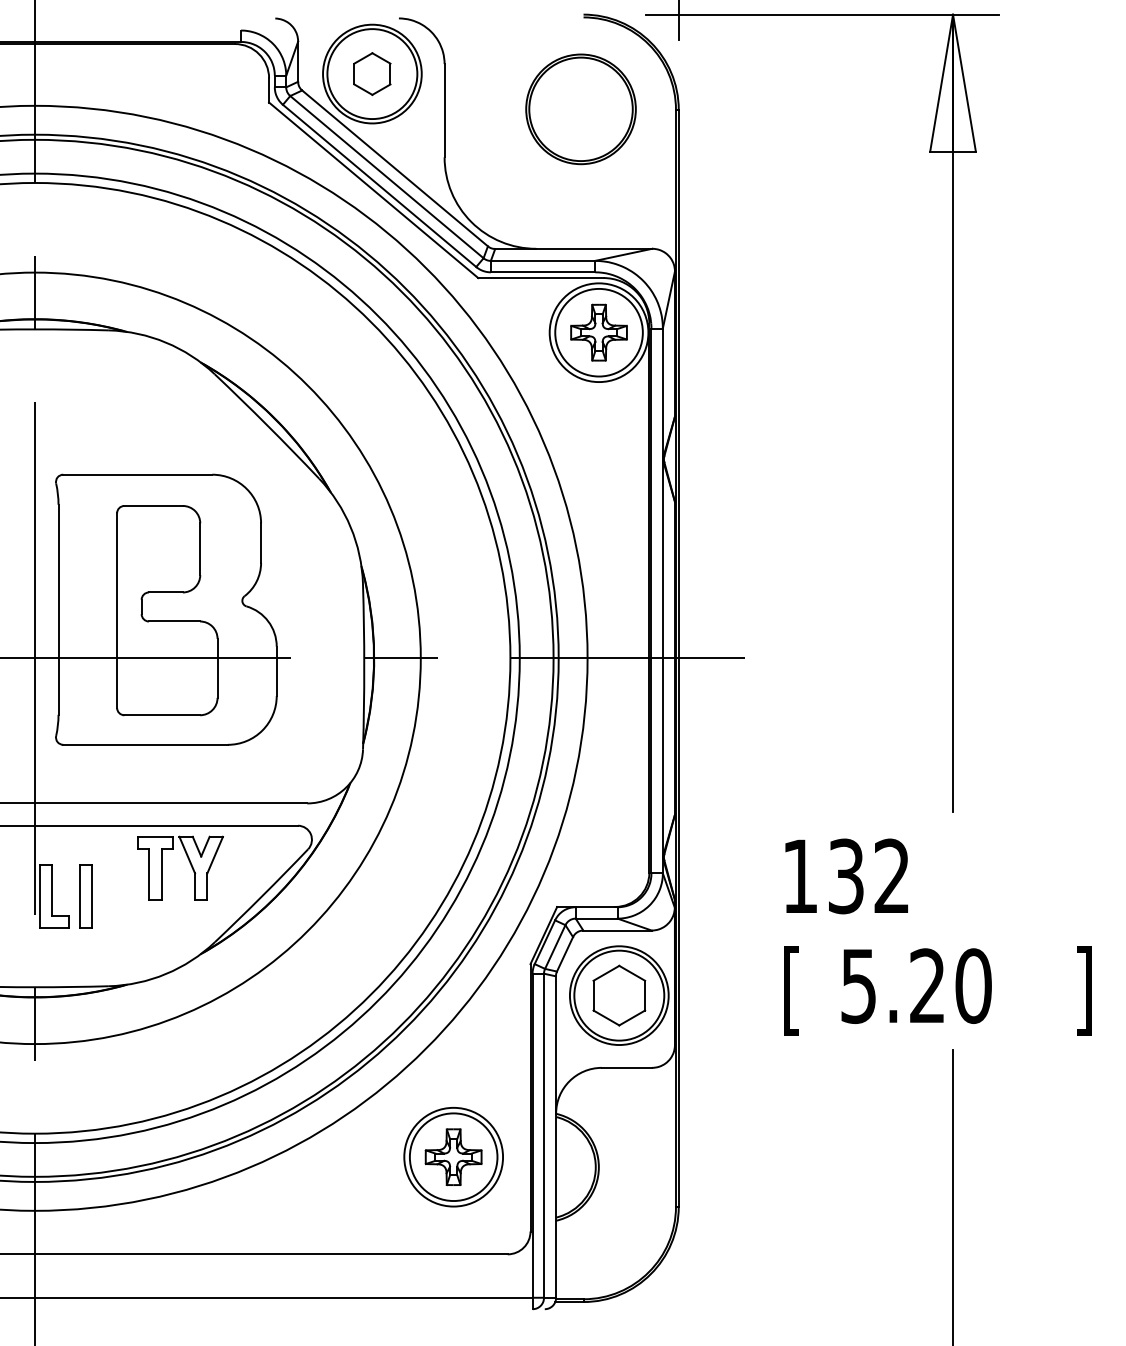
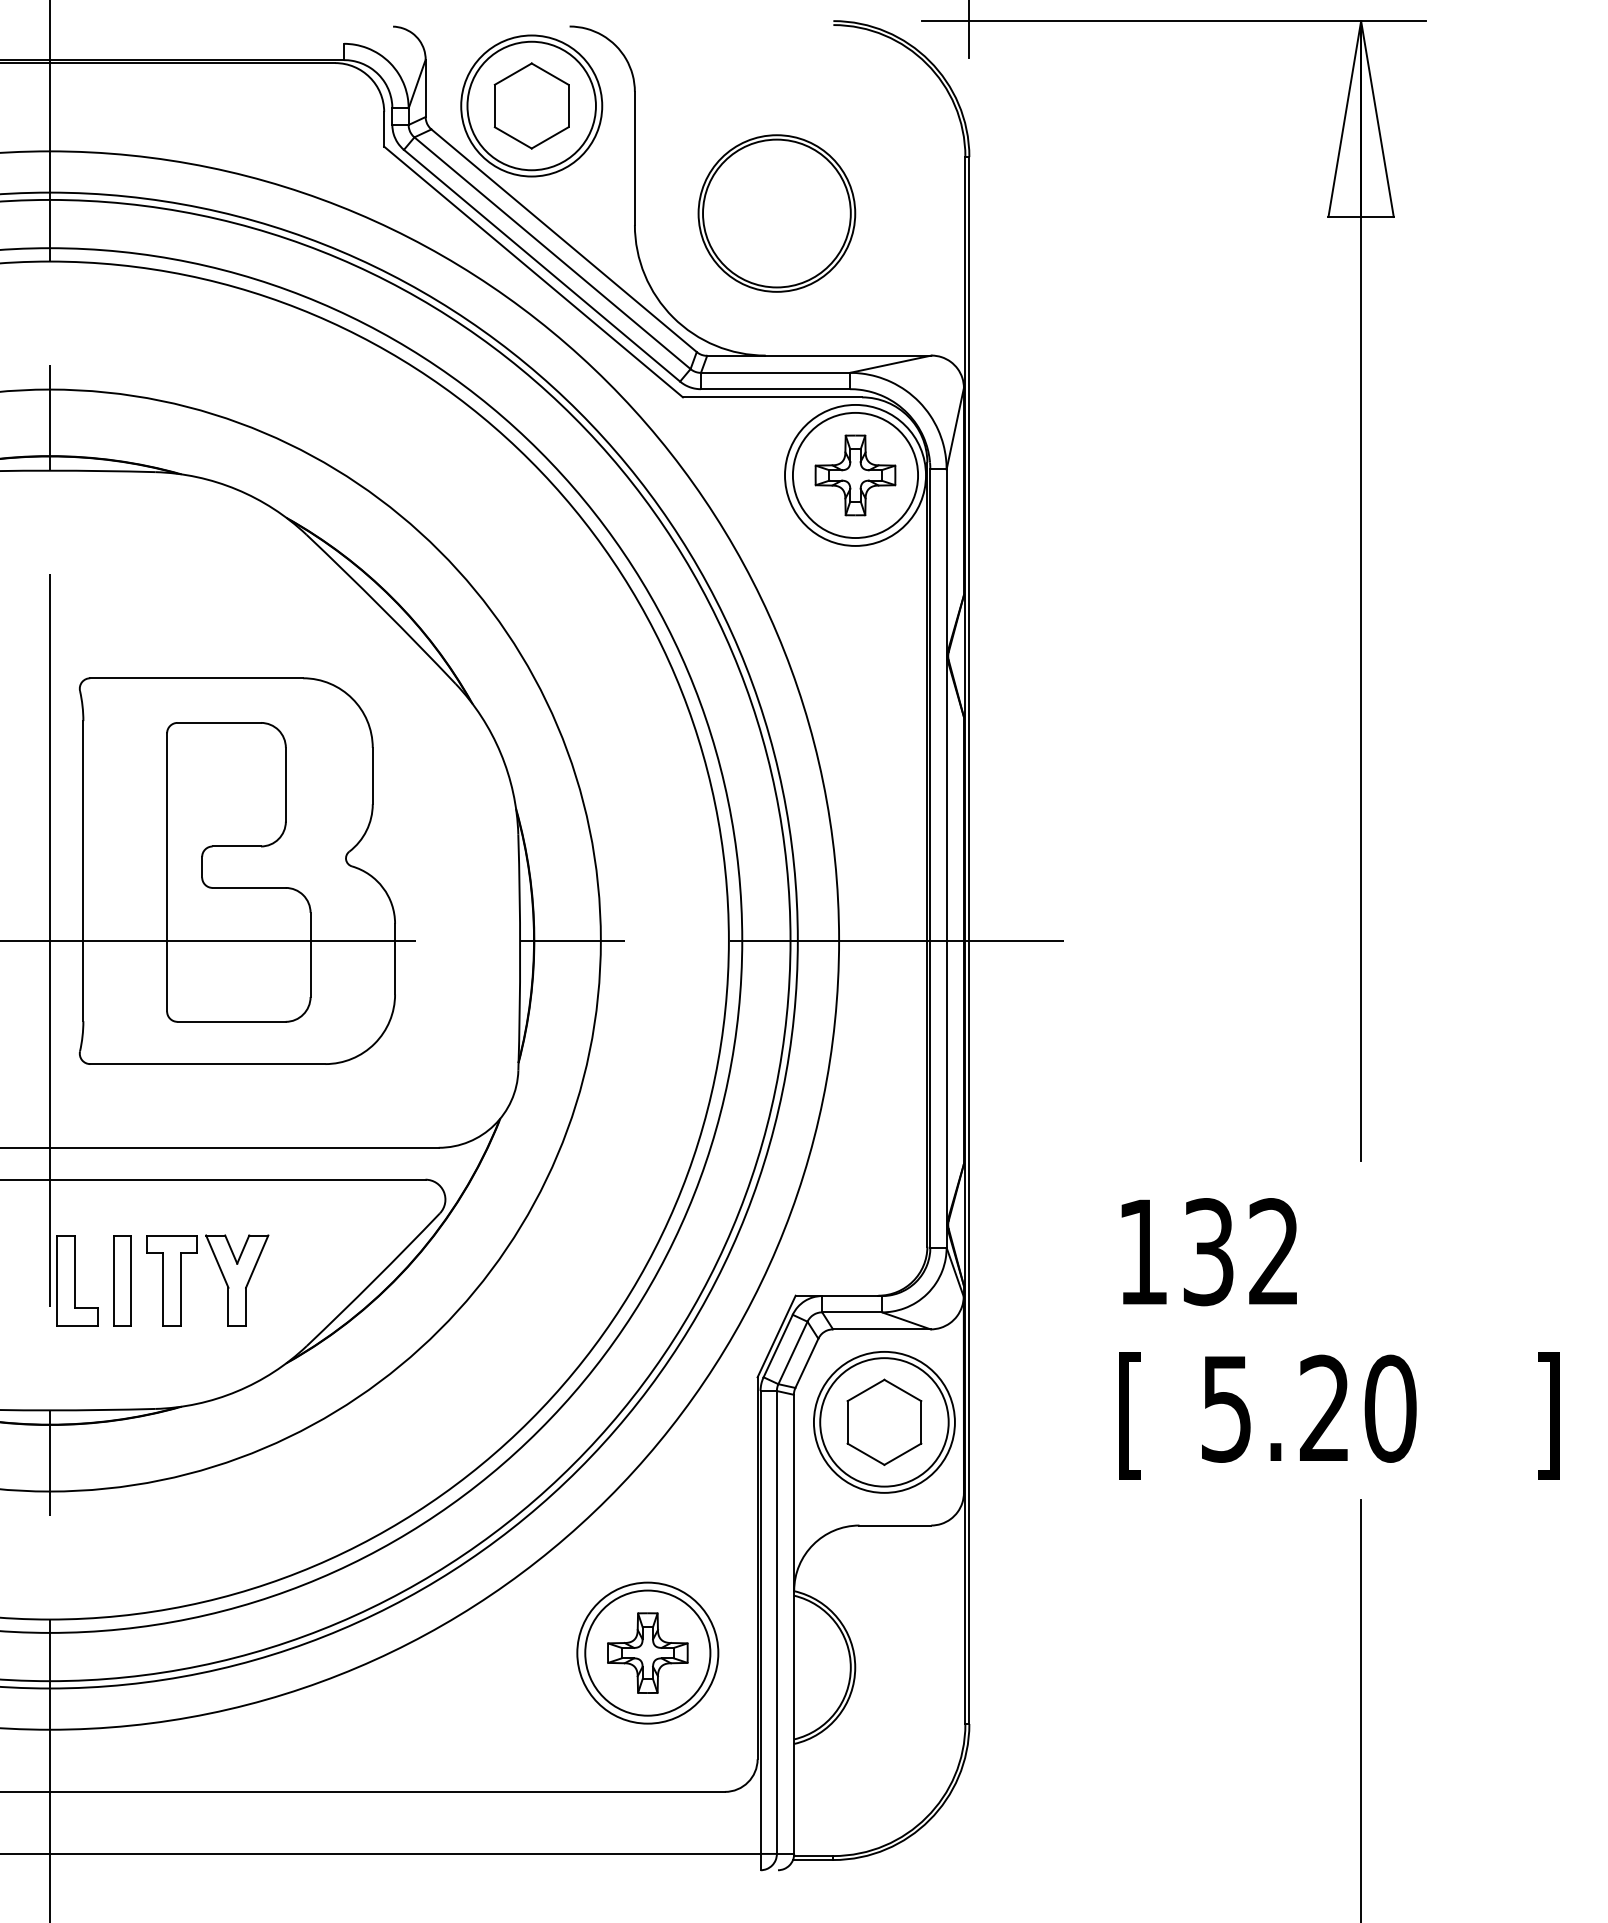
part: (372, 73) -> (531, 105), size x1.43
part: (580, 109) -> (776, 213), moved
part: (189, 863) -> (220, 1273), moved

